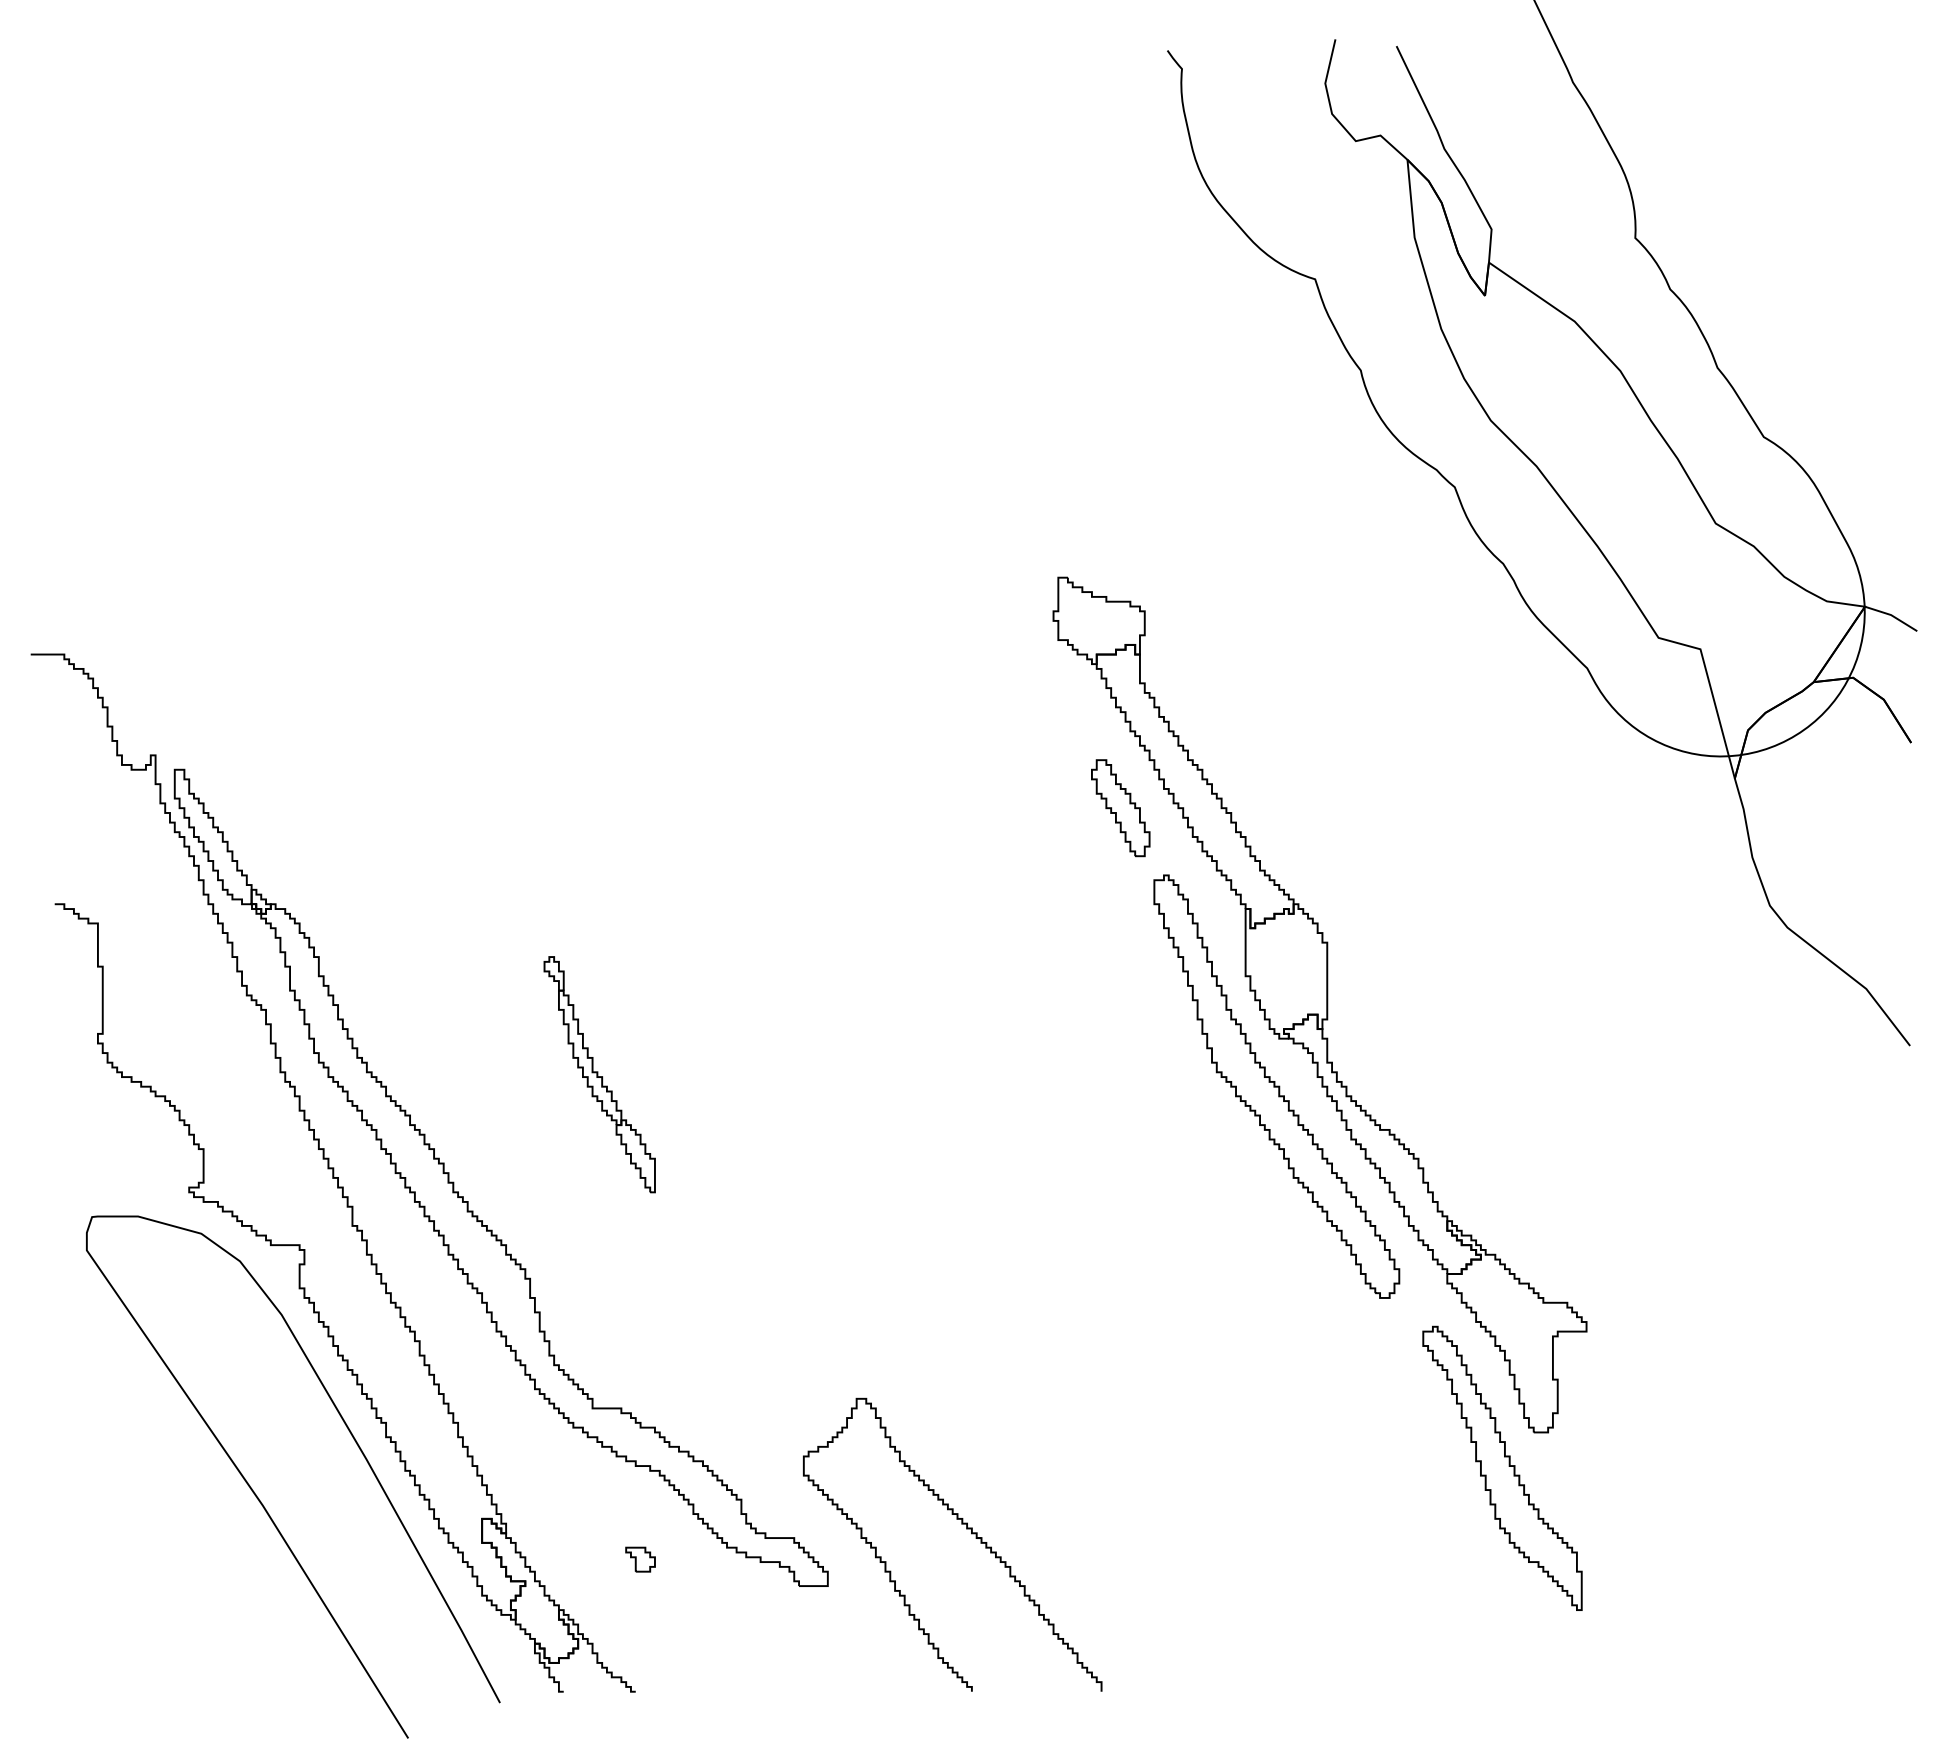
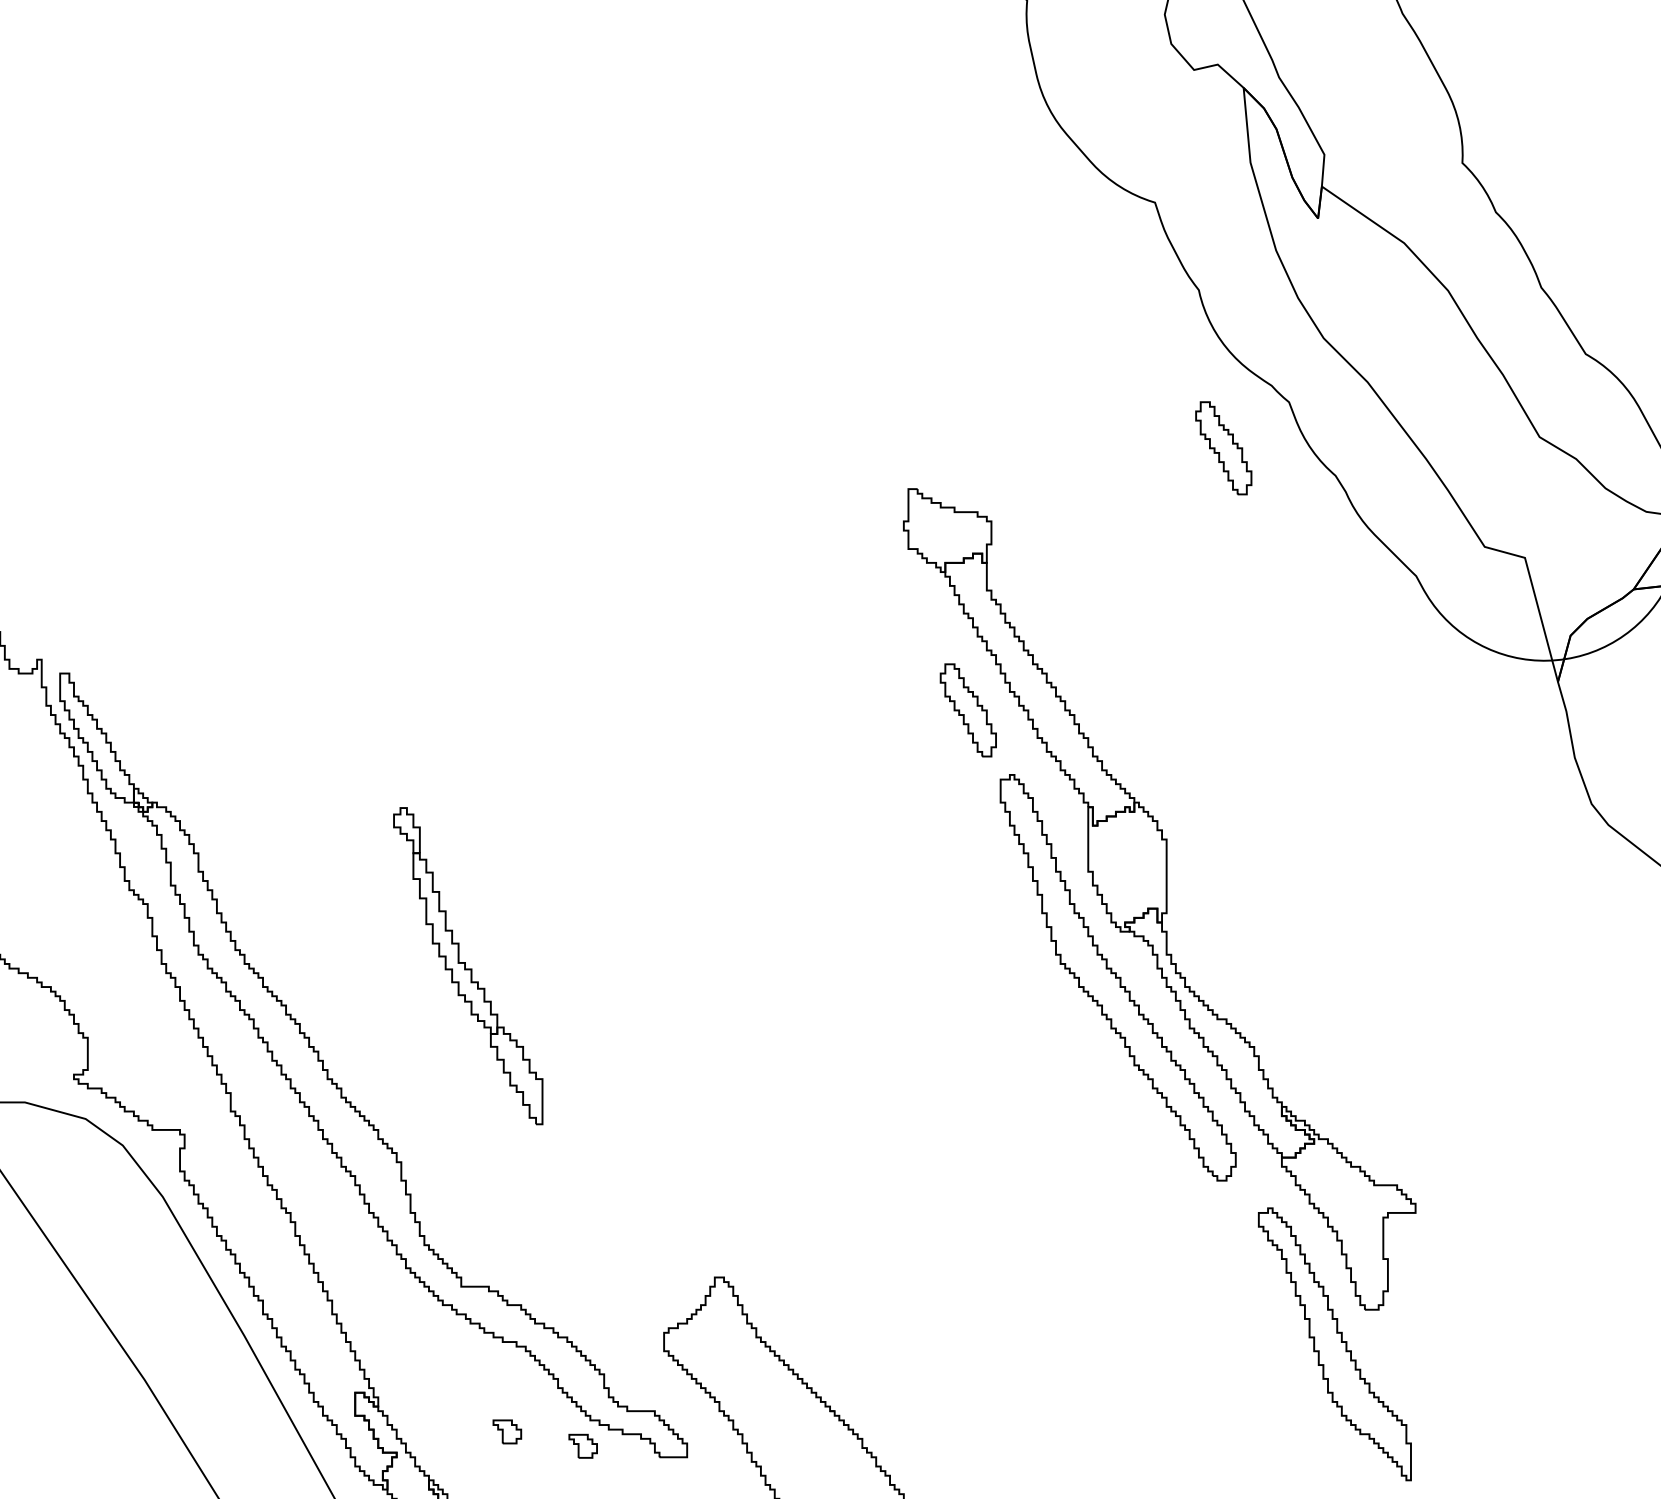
part: (1386, 535) -> (1223, 448), added
part: (599, 1074) -> (467, 966), size x1.4
part: (719, 1574) -> (583, 1446), added

